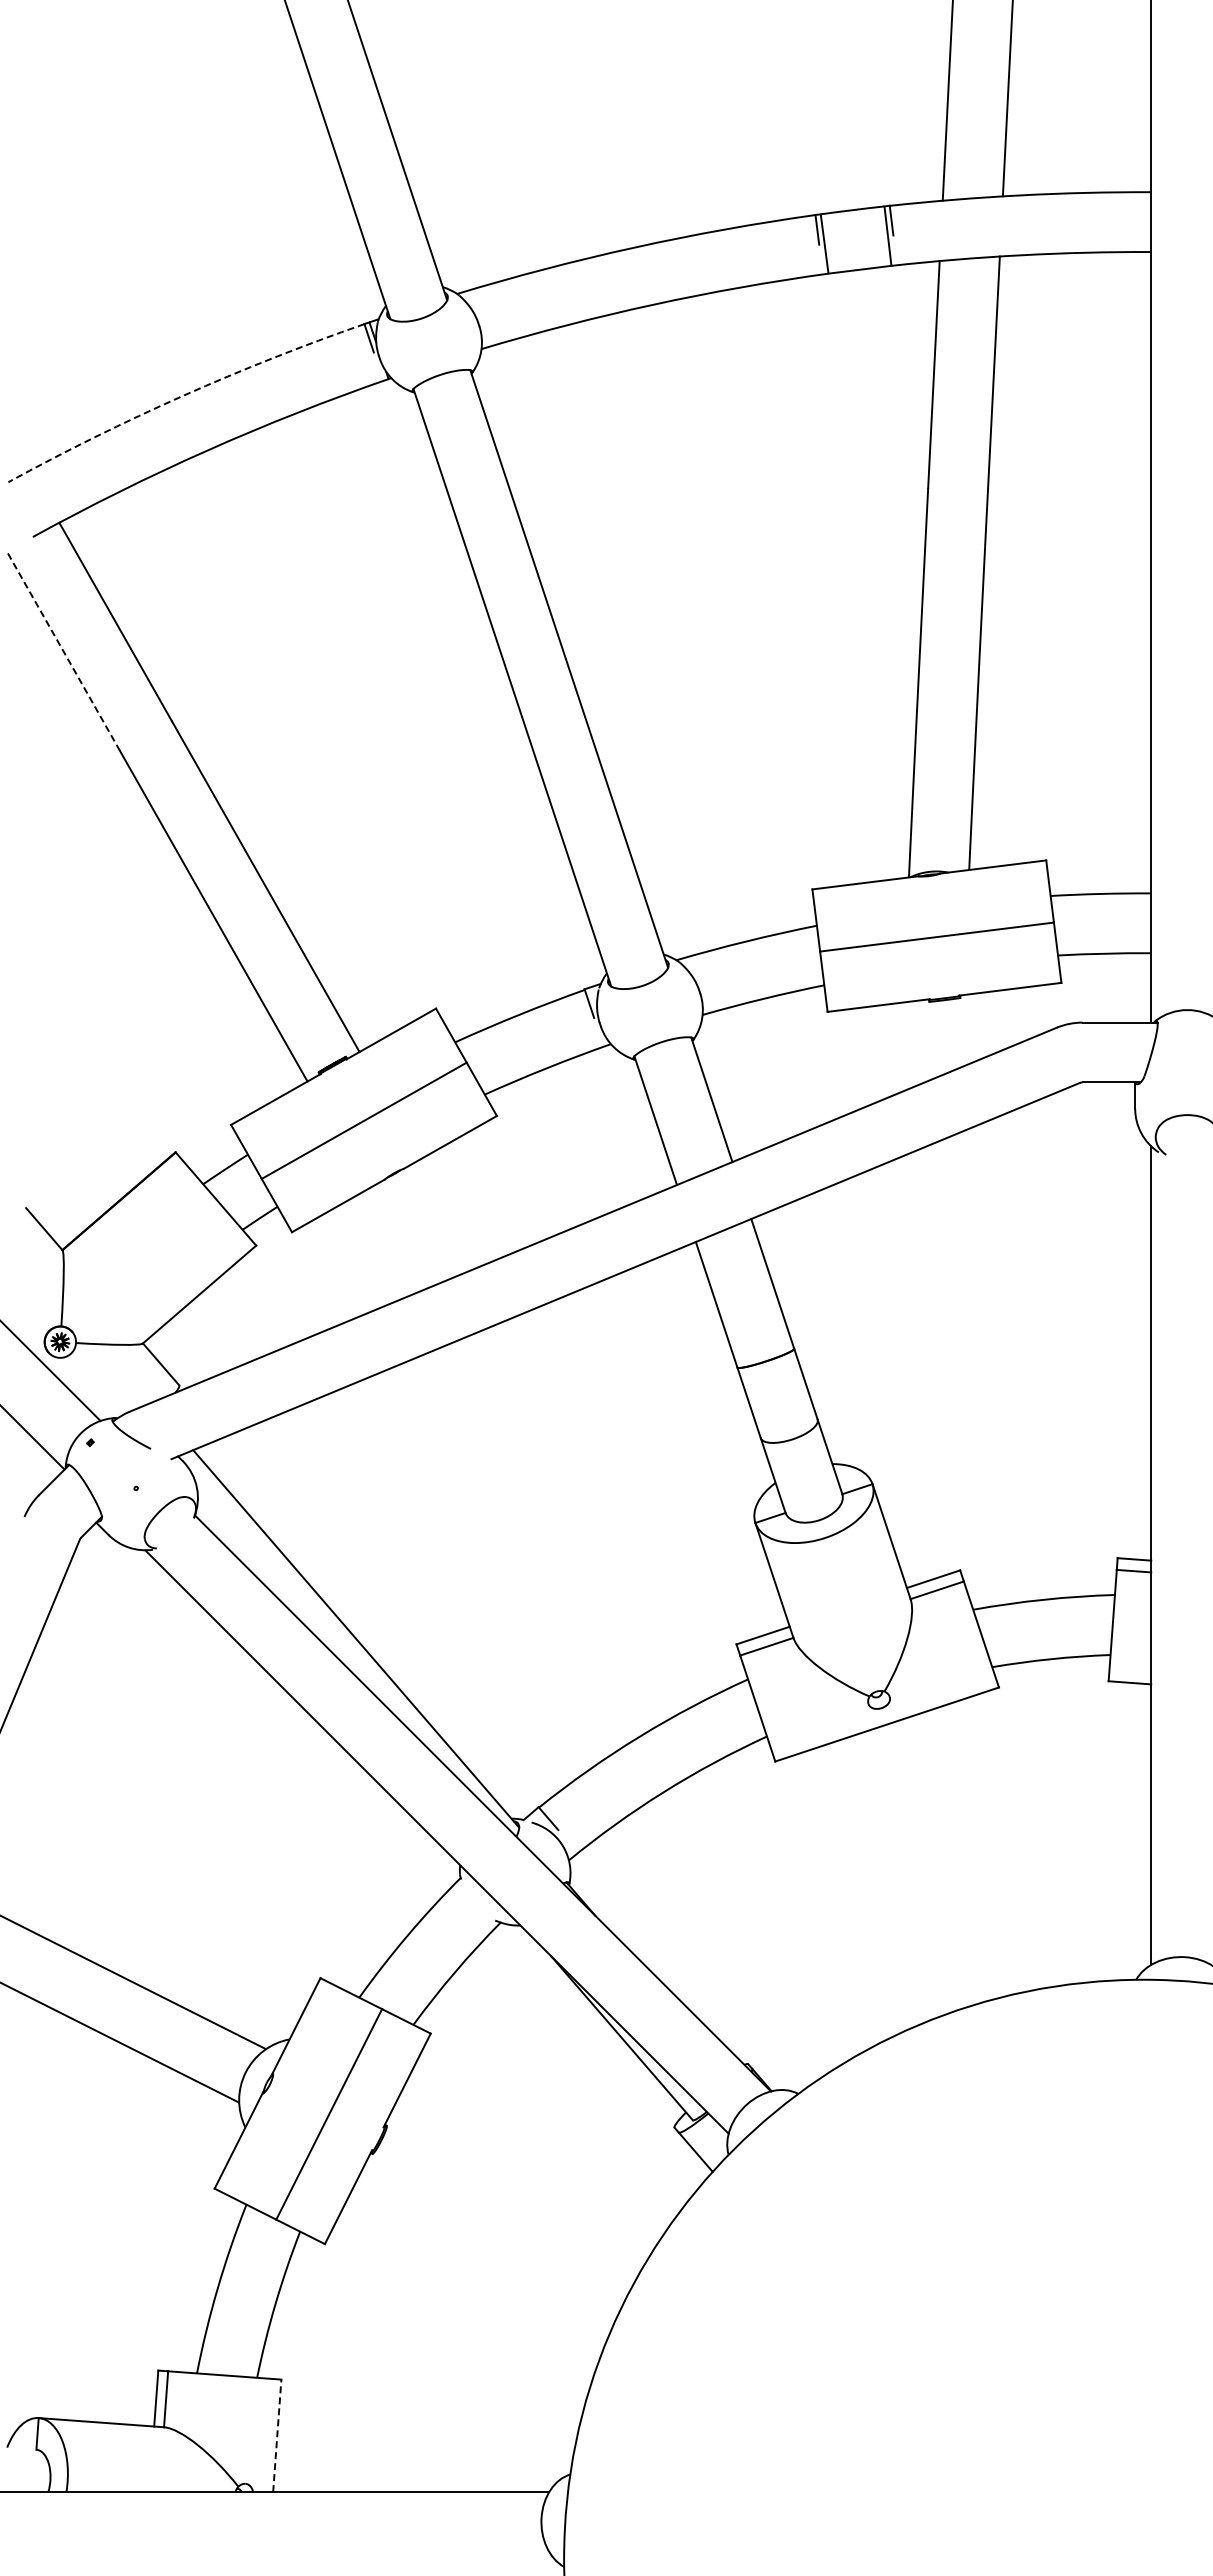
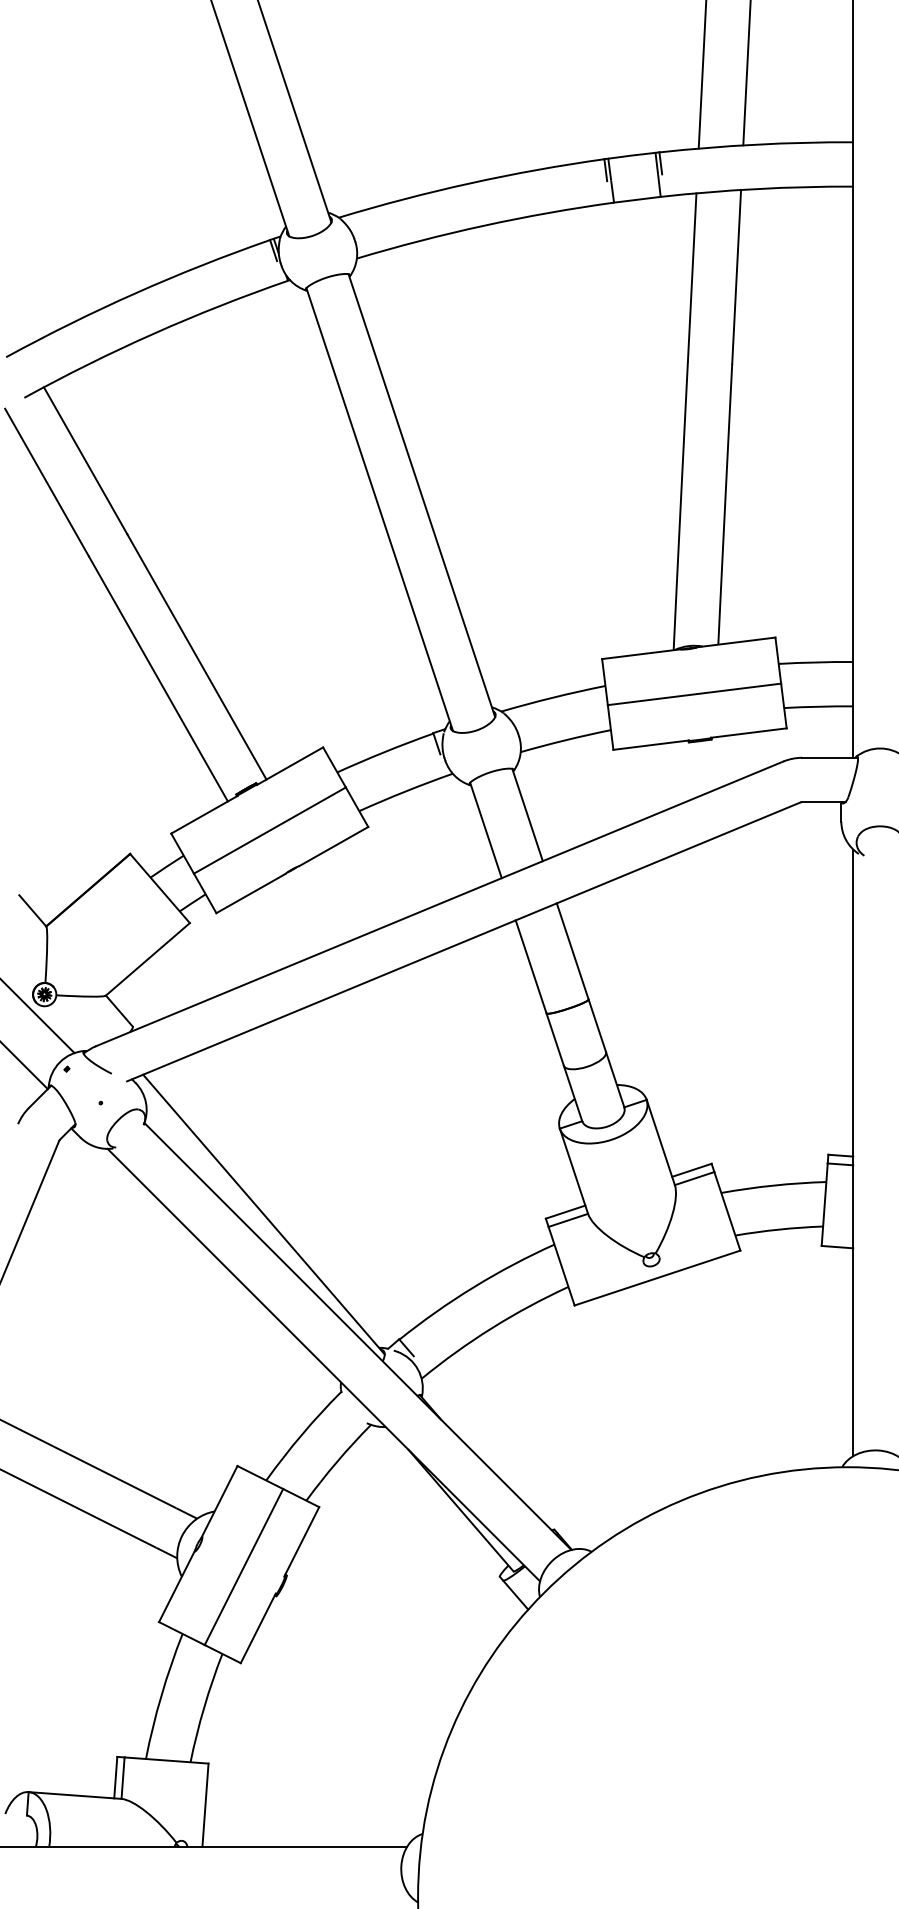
arc: (183, 395) -> (135, 292), dashed -> solid
line: (63, 651) -> (47, 482), dashed -> solid
line: (277, 2435) -> (205, 1805), dashed -> solid

